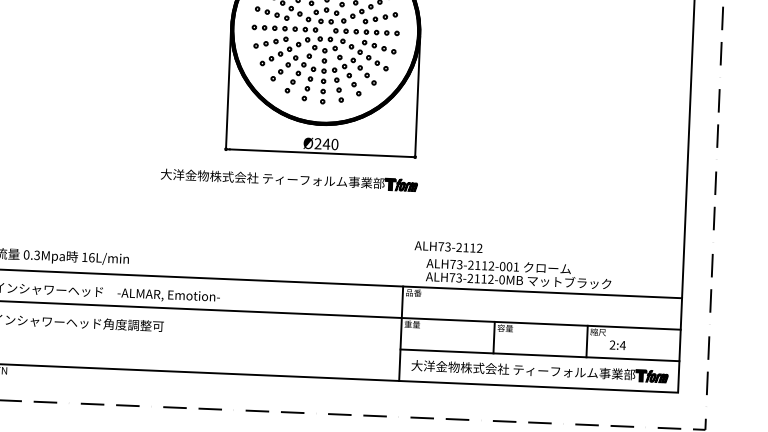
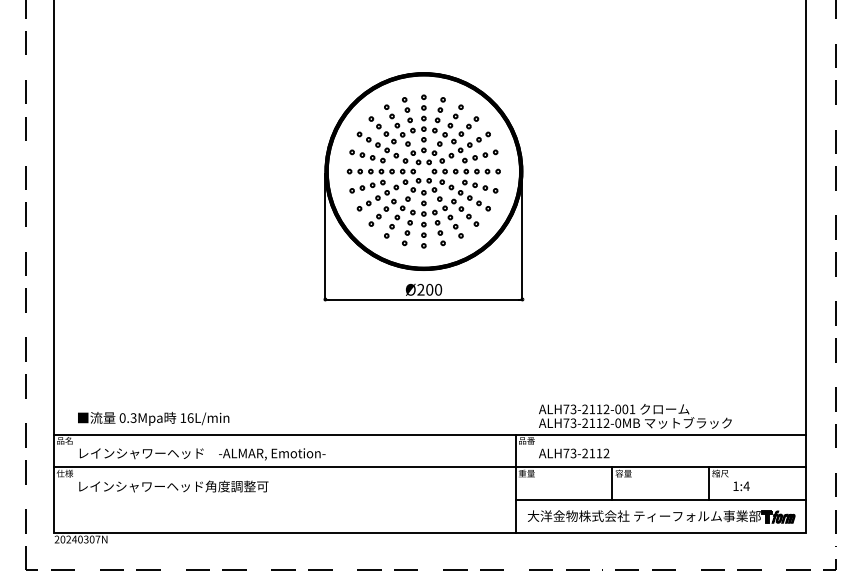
text: (326, 143) -> (429, 289), Ø240 -> Ø200
part: (289, 179) -> (392, 328), removed
text: (448, 247) -> (574, 453), moved
text: (612, 344) -> (735, 485), 2:4 -> 1:4

